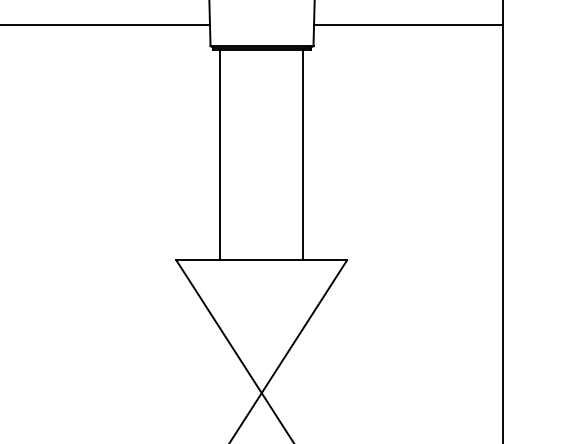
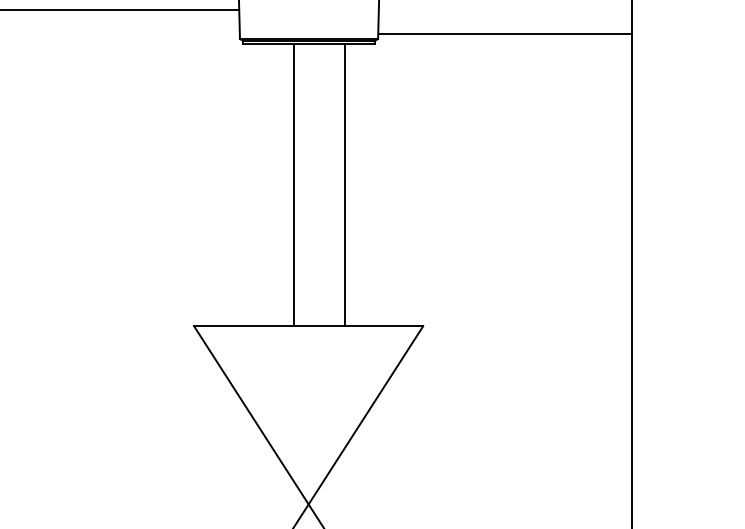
line: (408, 24) -> (505, 34), moved
line: (220, 154) -> (294, 184), moved
line: (303, 154) -> (344, 184), moved

